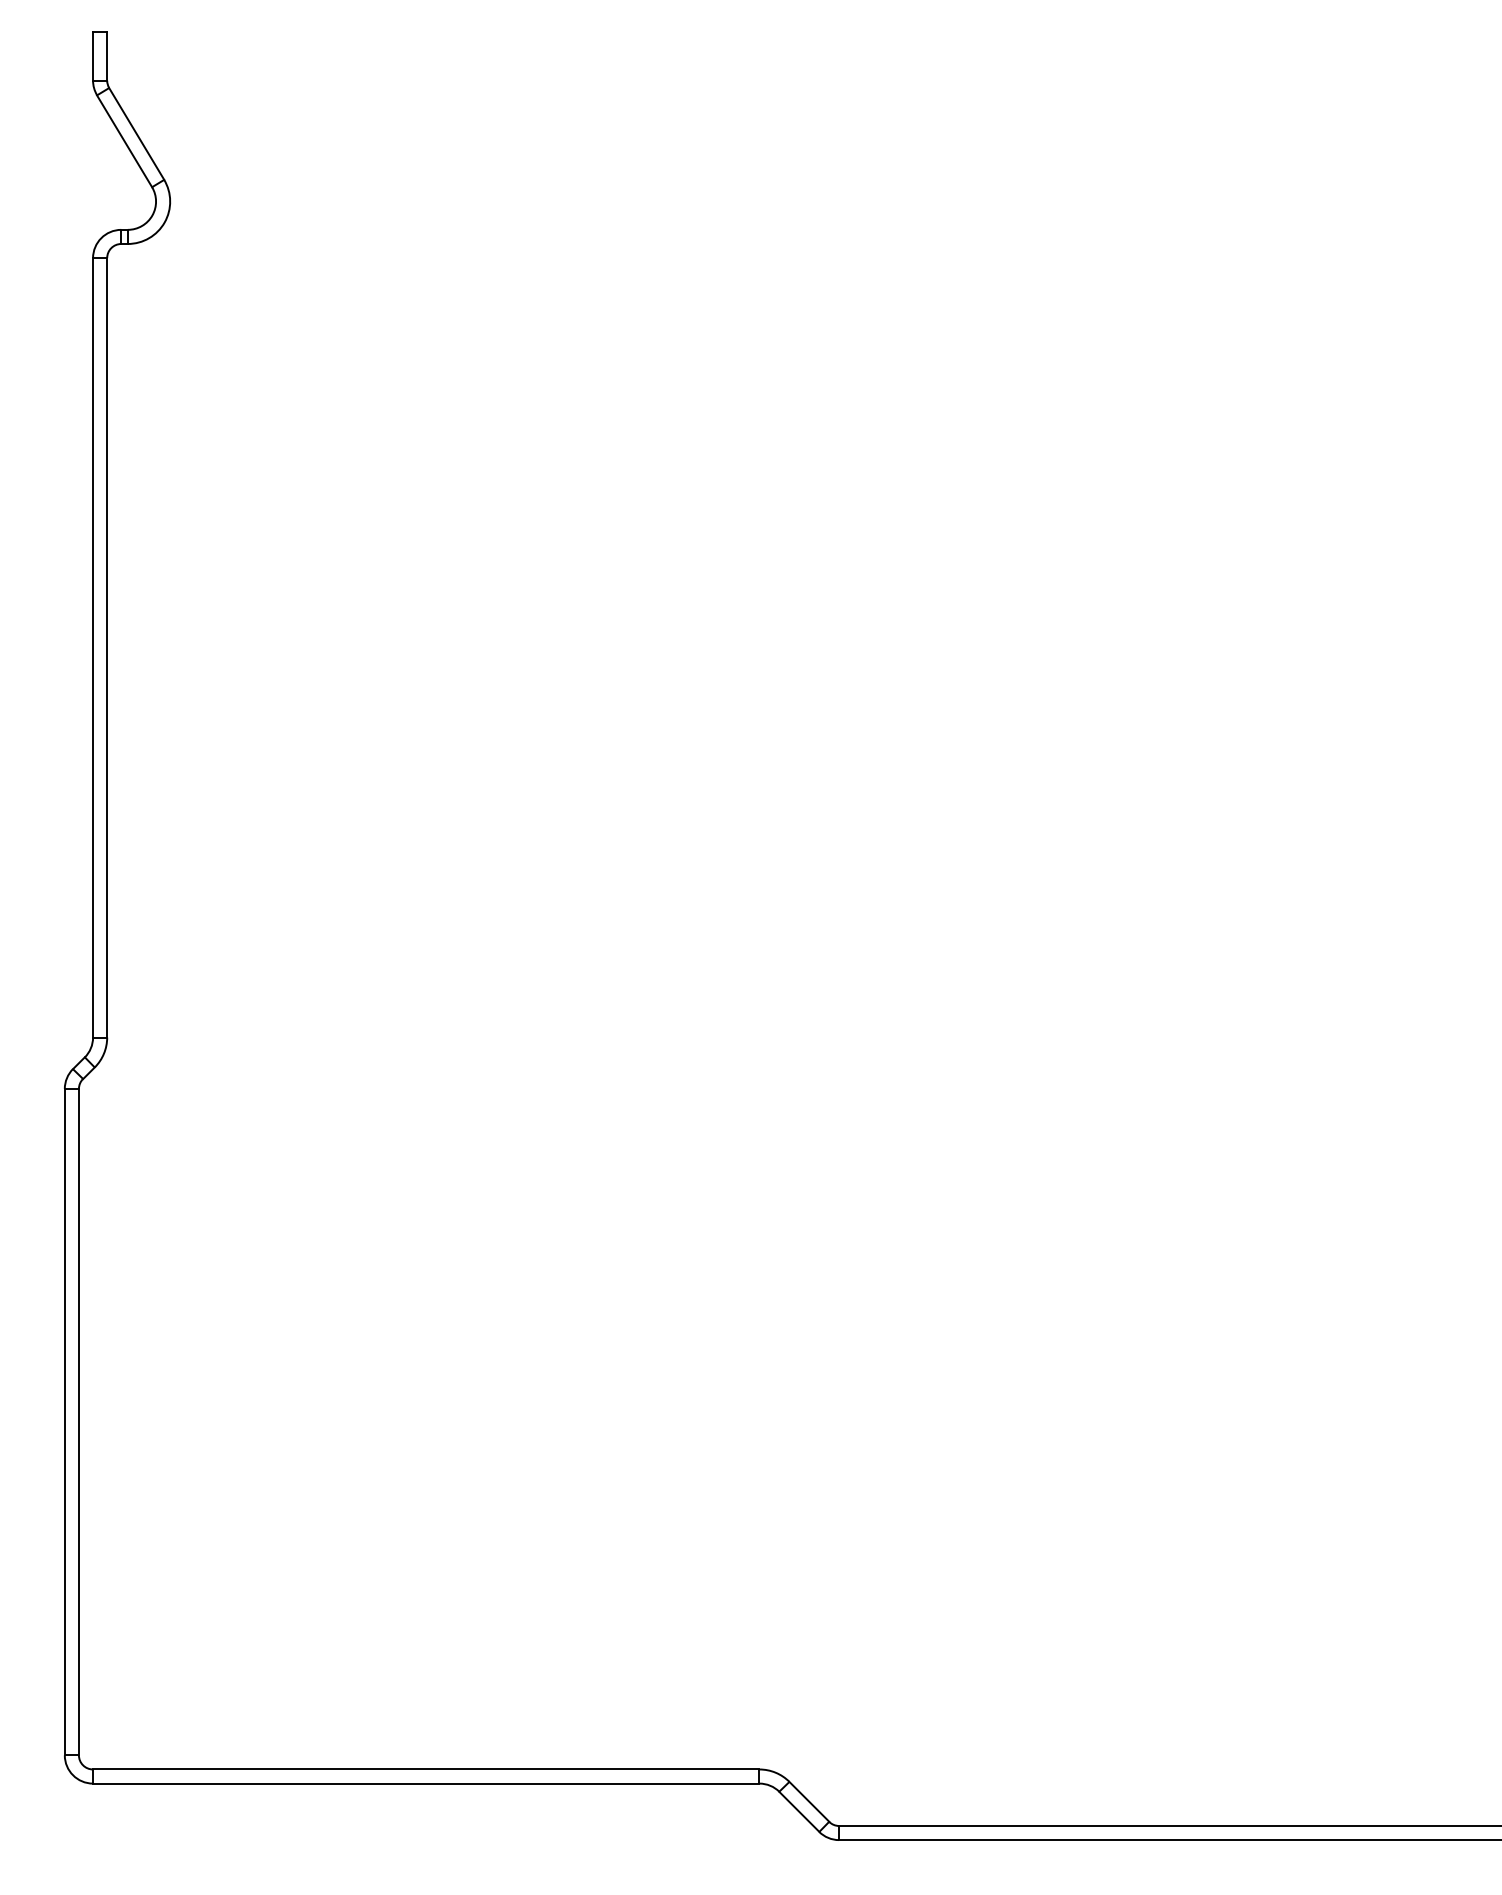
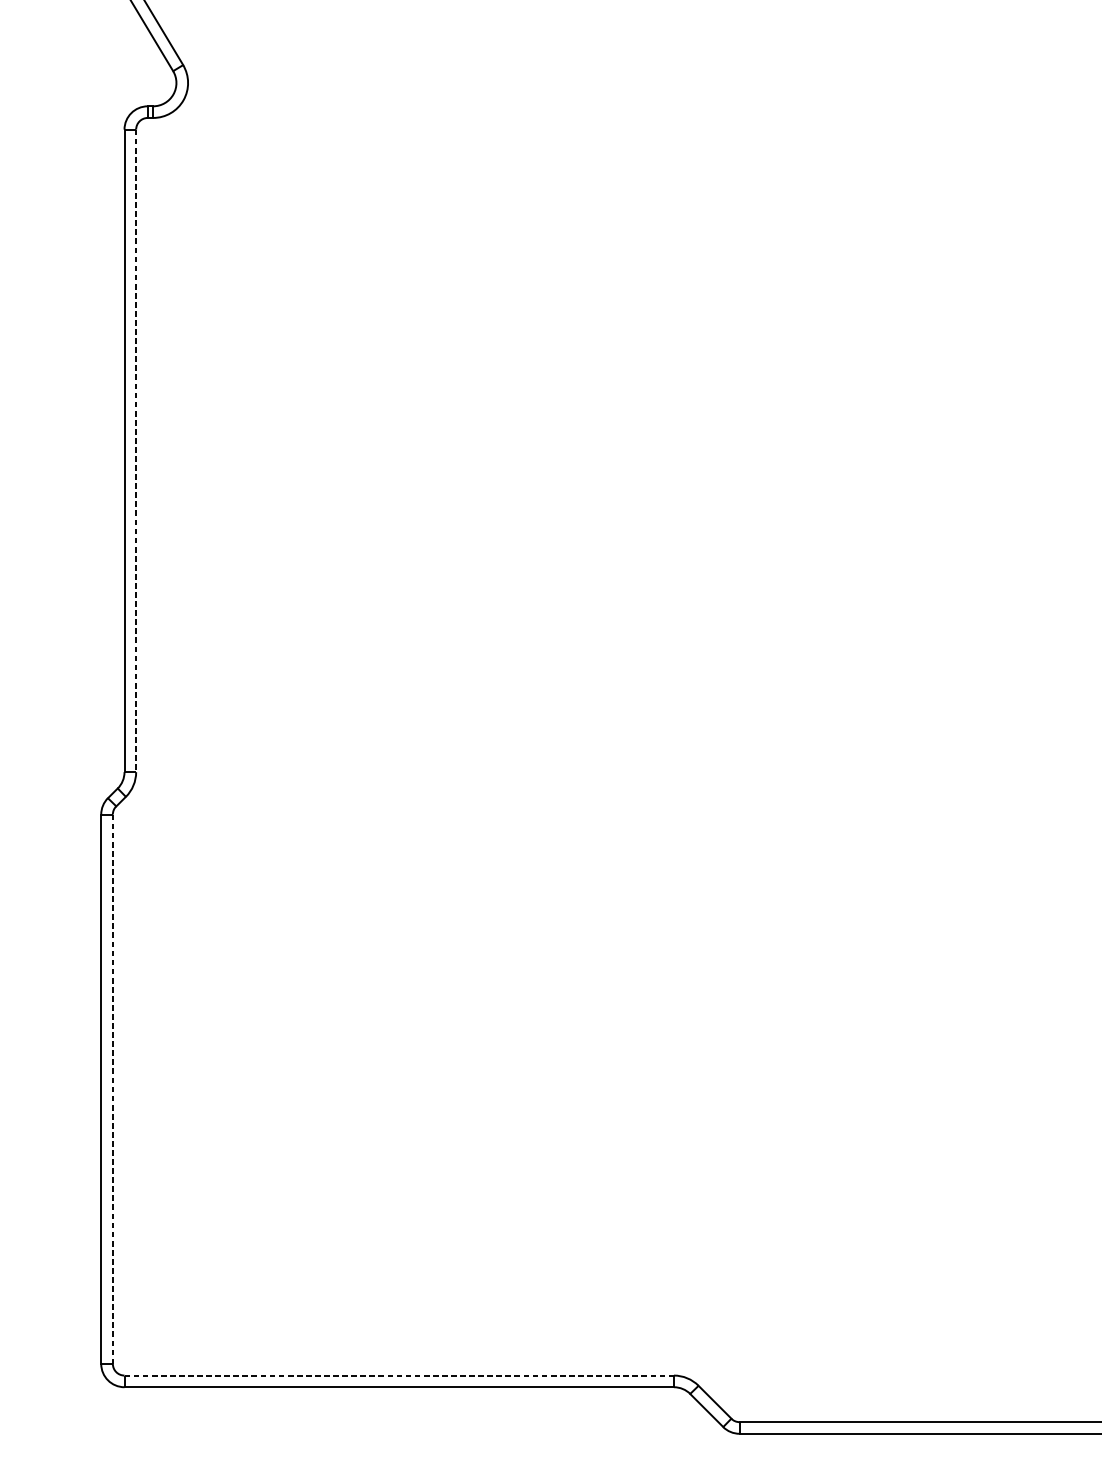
line: (107, 647) -> (136, 450), solid -> dashed
line: (78, 1422) -> (112, 1089), solid -> dashed
line: (426, 1769) -> (399, 1375), solid -> dashed

